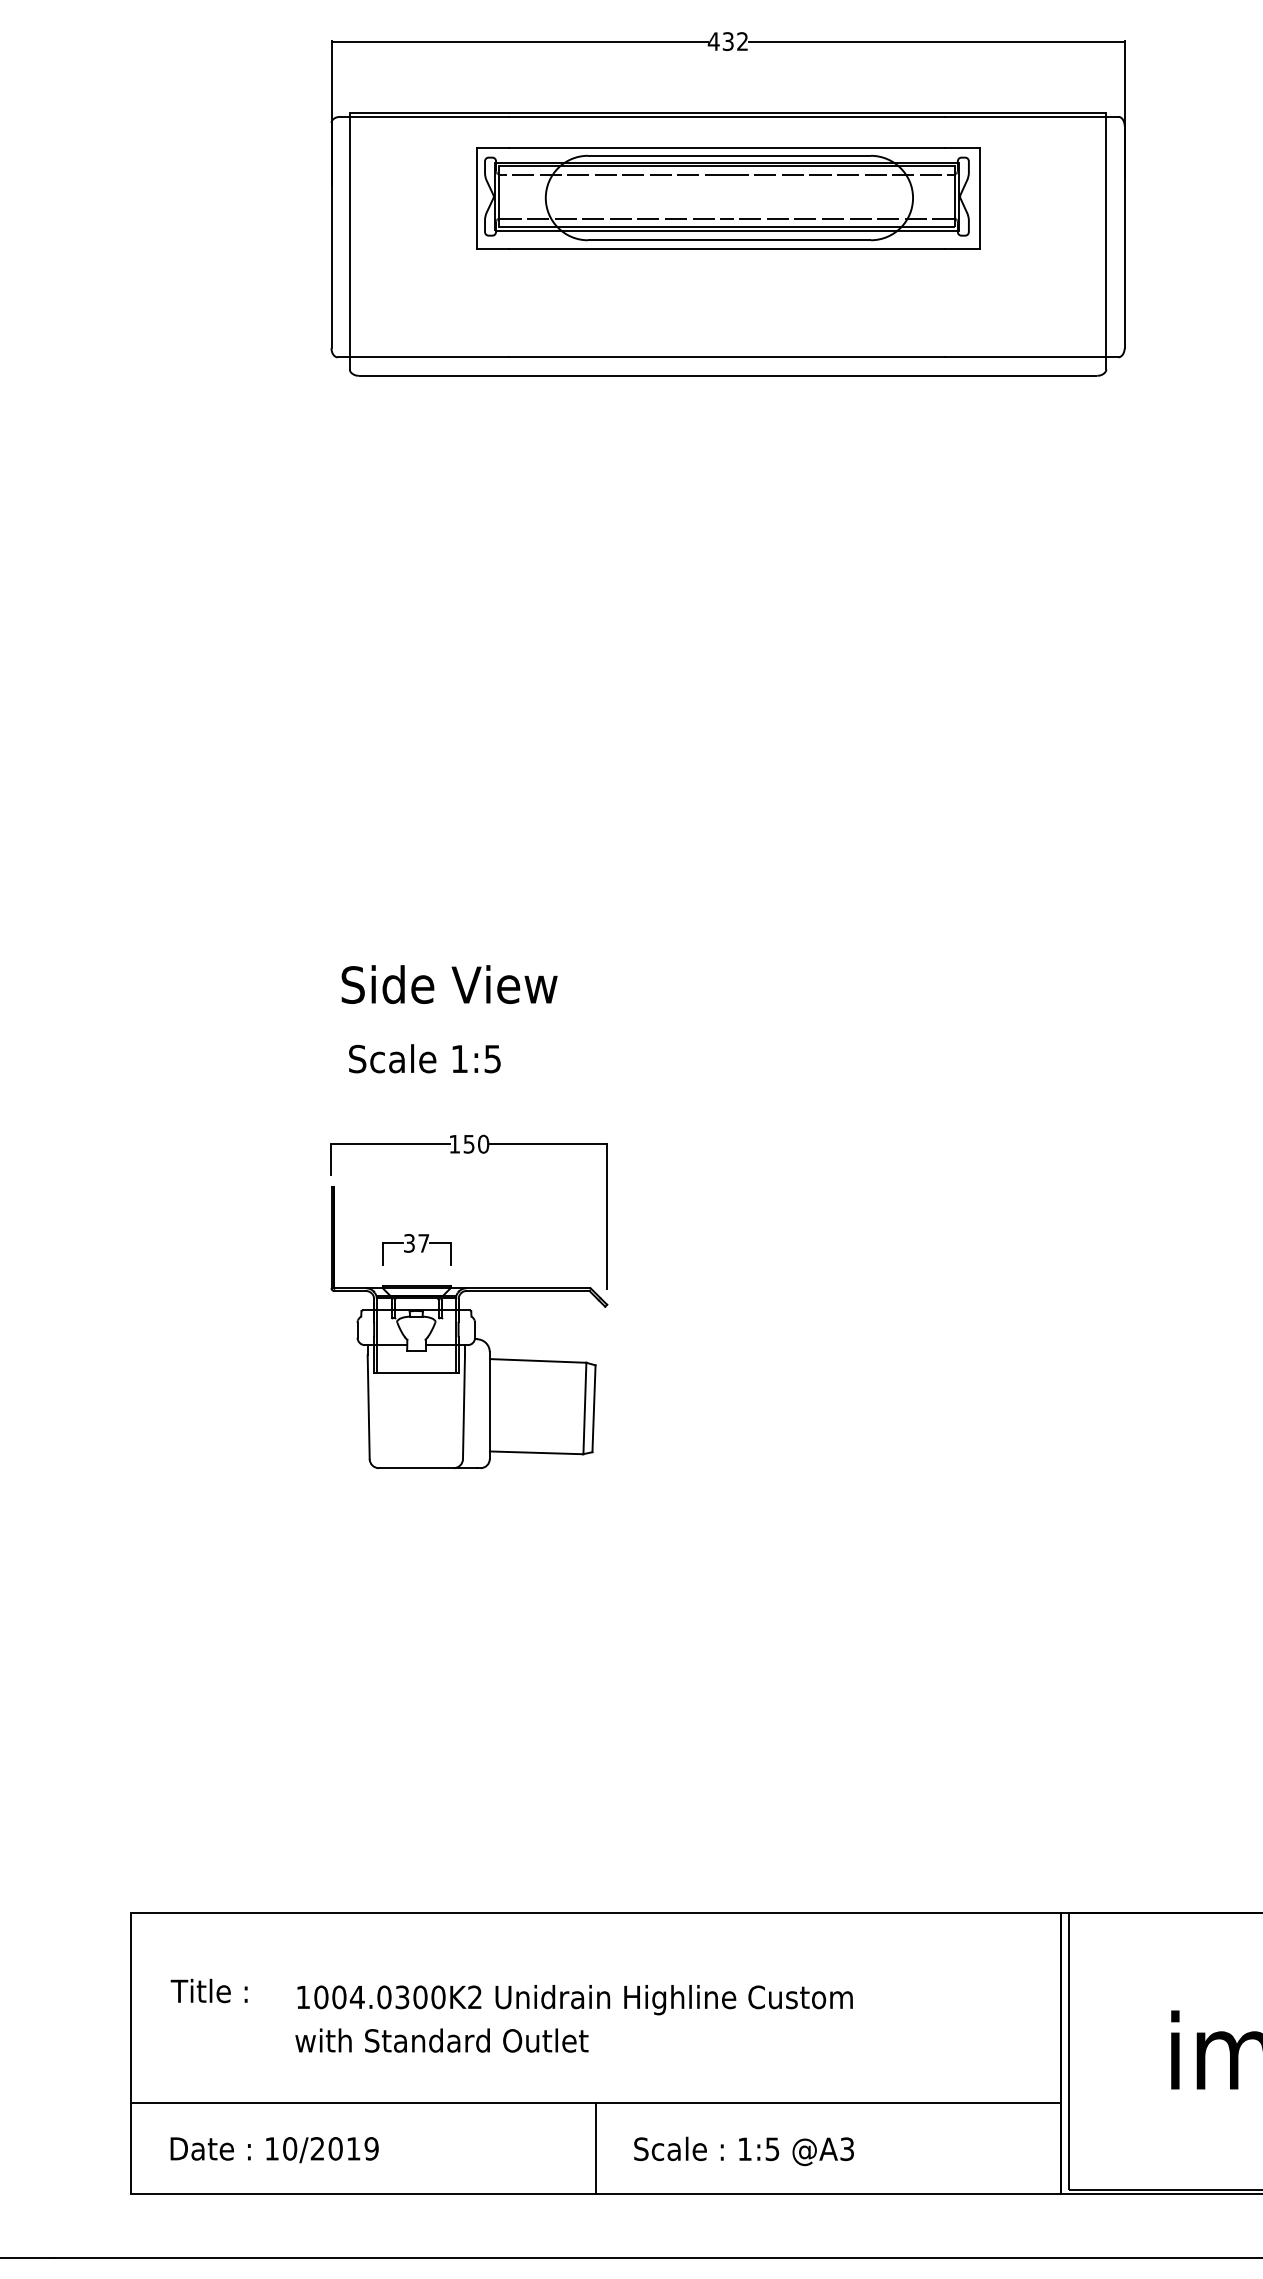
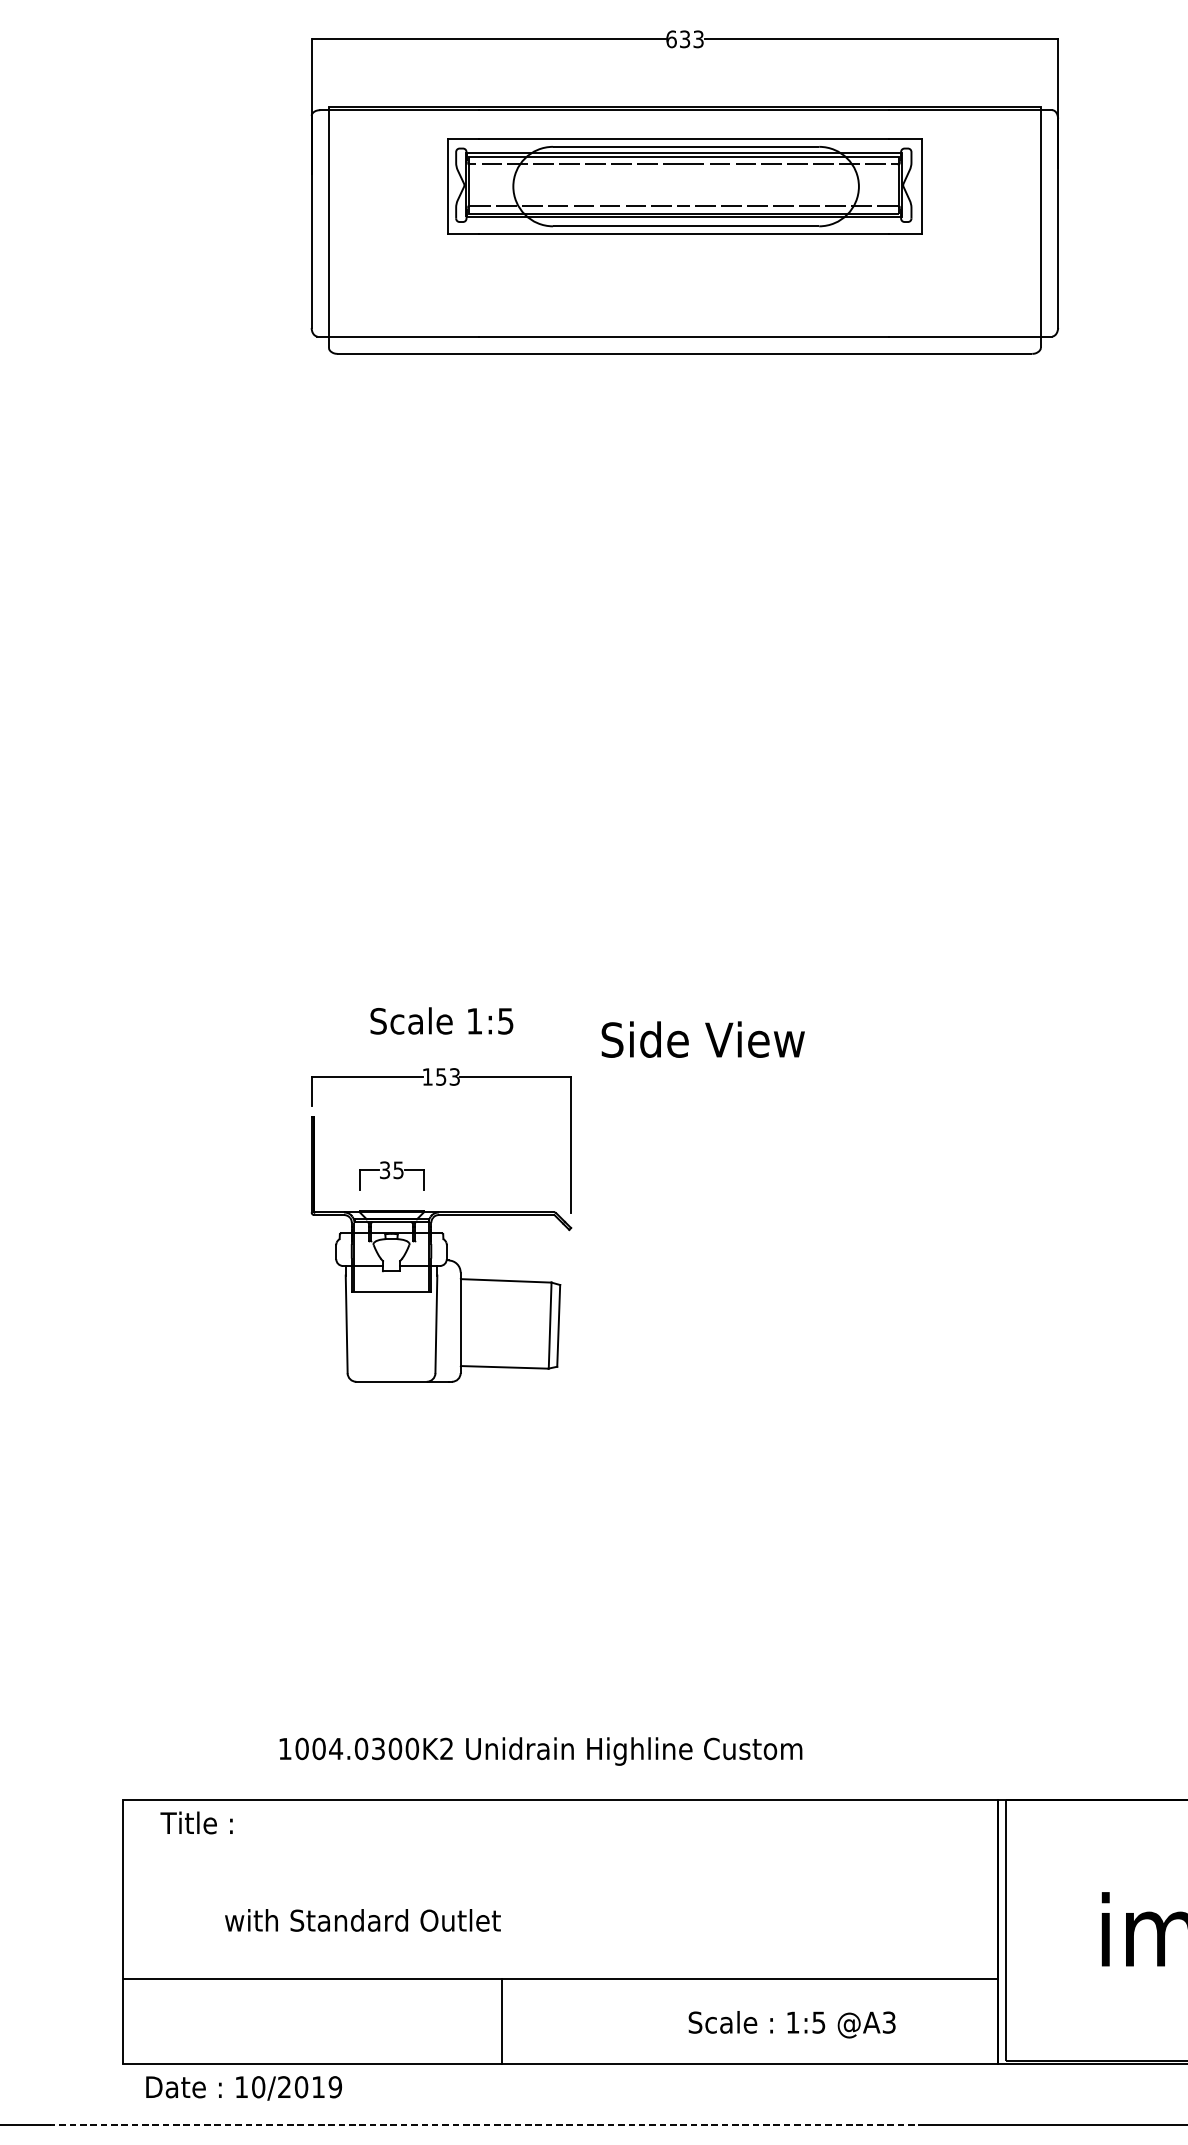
text: (727, 41) -> (684, 39), 432 -> 633
text: (449, 984) -> (703, 1039), moved
text: (424, 1058) -> (441, 1020), moved
text: (483, 1143) -> (454, 1076), 150 -> 153
text: (423, 1243) -> (398, 1170), 37 -> 35
text: (208, 1990) -> (195, 1822), moved
text: (574, 2000) -> (540, 1751), moved
text: (441, 2040) -> (362, 1920), moved
line: (596, 2148) -> (502, 2021), moved
text: (274, 2150) -> (243, 2088), moved
text: (743, 2151) -> (791, 2024), moved
line: (518, 2257) -> (487, 2124), solid -> dashed

